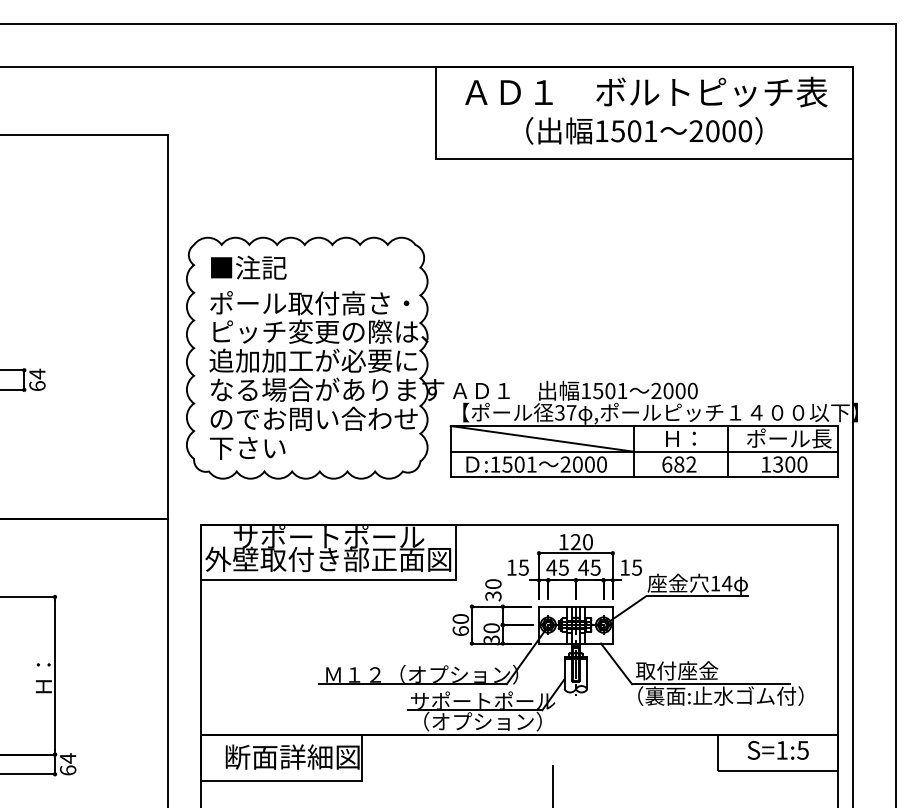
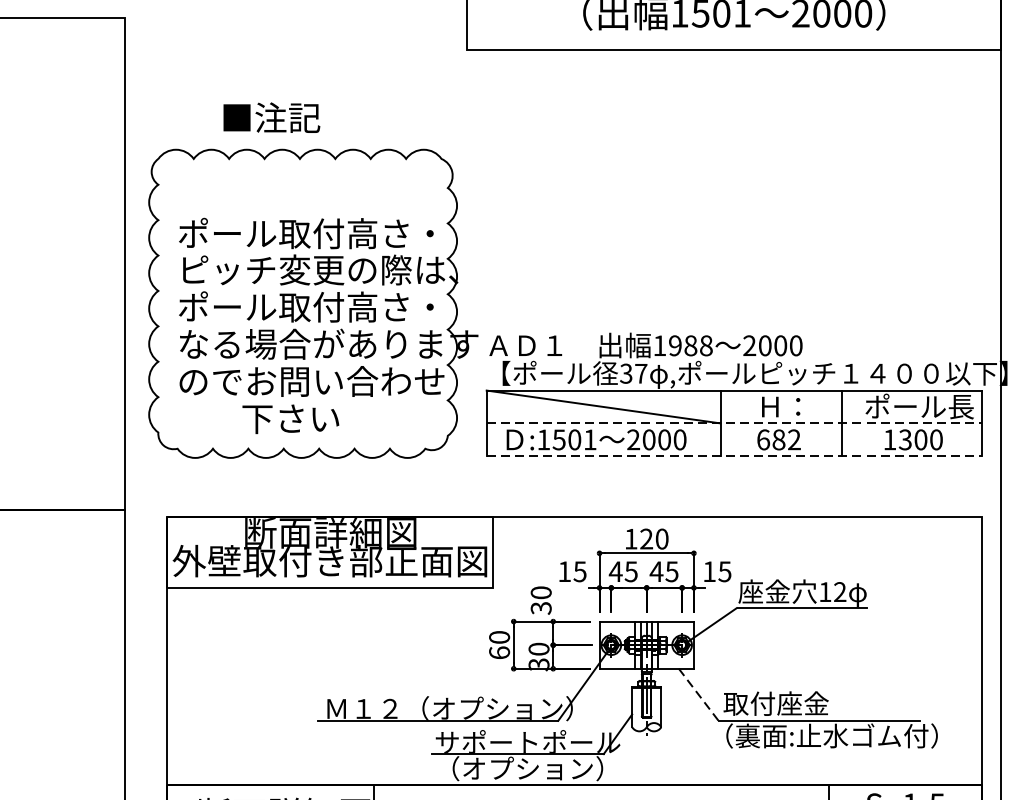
text: (248, 267) -> (271, 117), moved
text: (313, 360) -> (311, 306), 追加加工が必要に -> ポール取付高さ・
text: (610, 390) -> (690, 345), 1501 -> 1988
text: (247, 448) -> (290, 419), moved
line: (644, 451) -> (734, 423), solid -> dashed
line: (644, 477) -> (734, 456), solid -> dashed
text: (328, 537) -> (330, 533), サポートポール -> 断面詳細図
text: (726, 583) -> (839, 591), 14 -> 12
line: (616, 663) -> (698, 694), solid -> dashed

